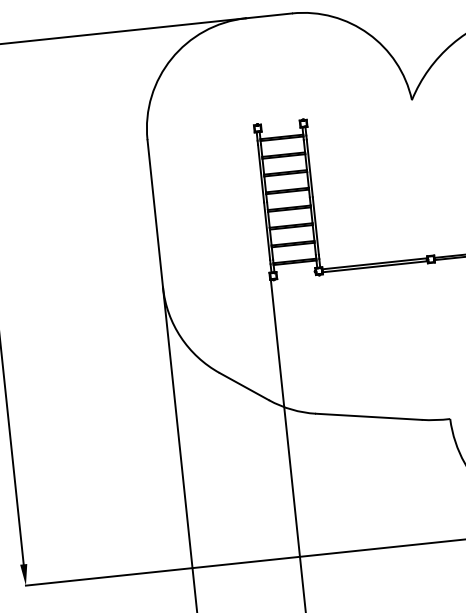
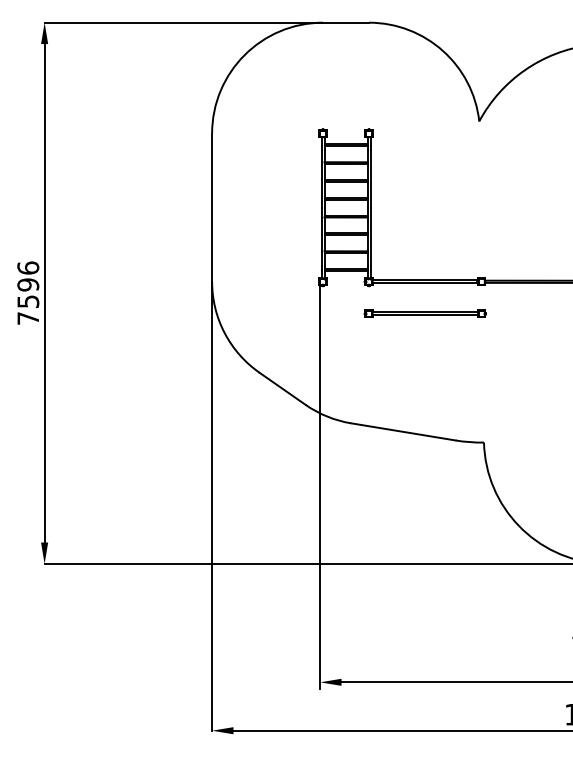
part: (377, 296) -> (424, 313), added

